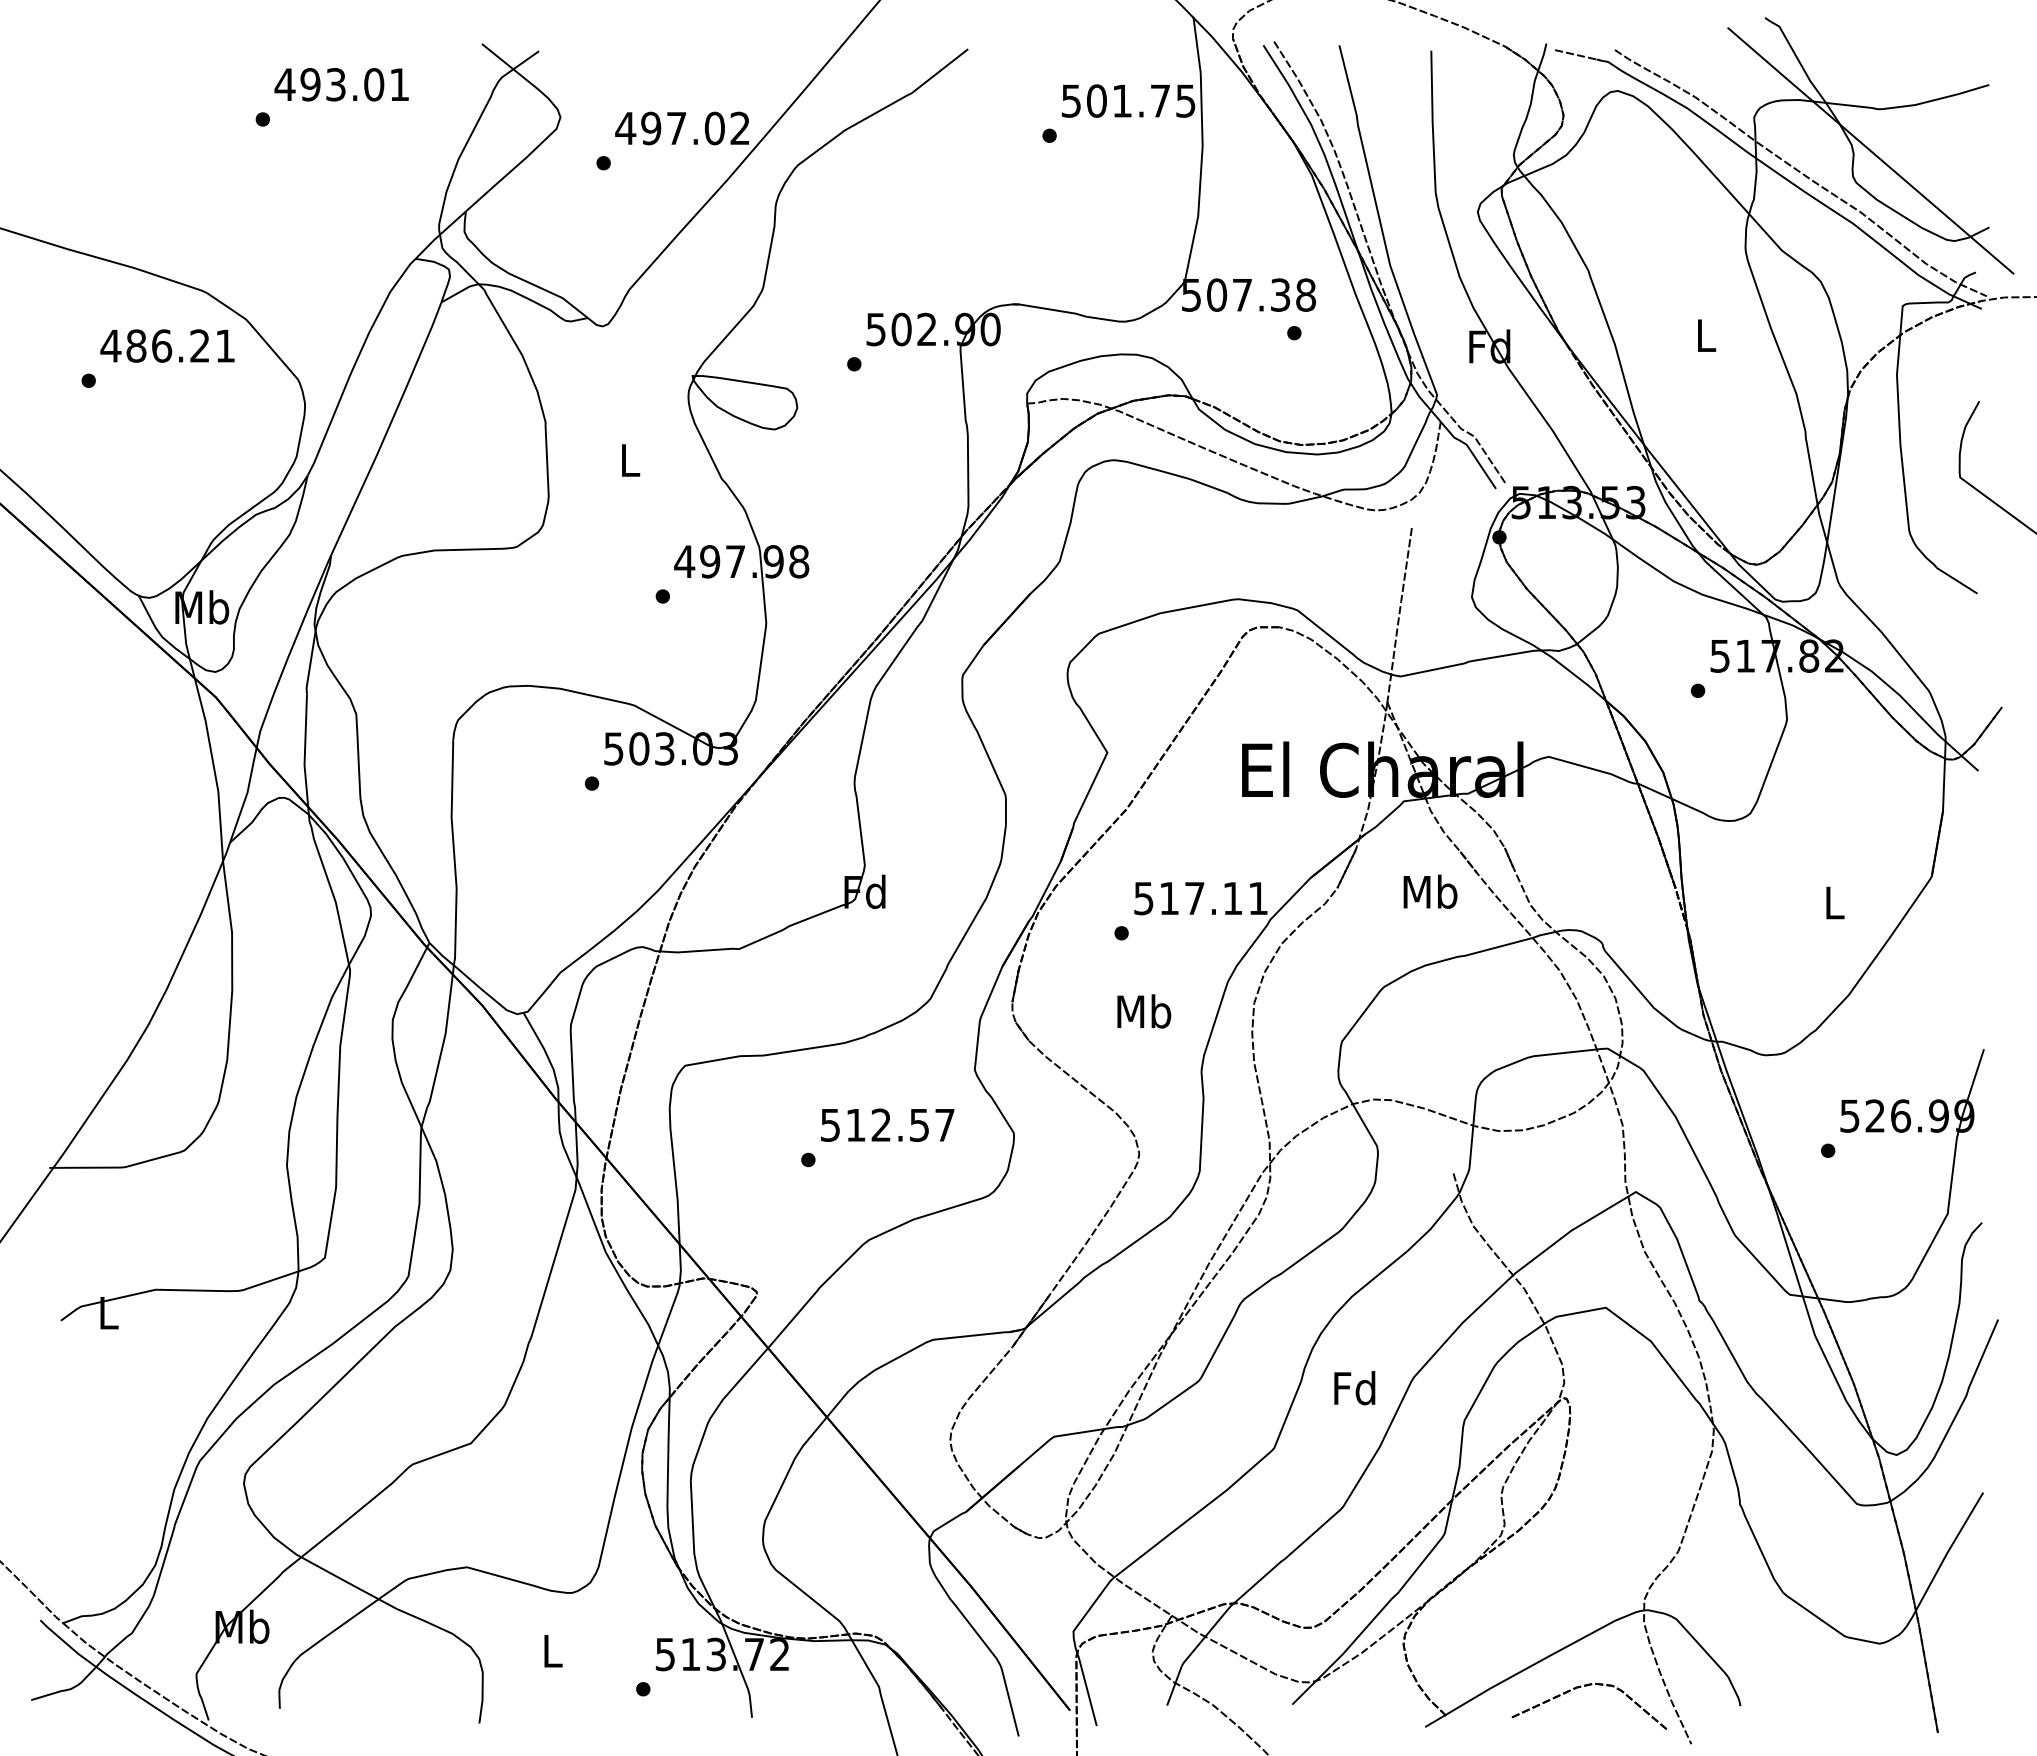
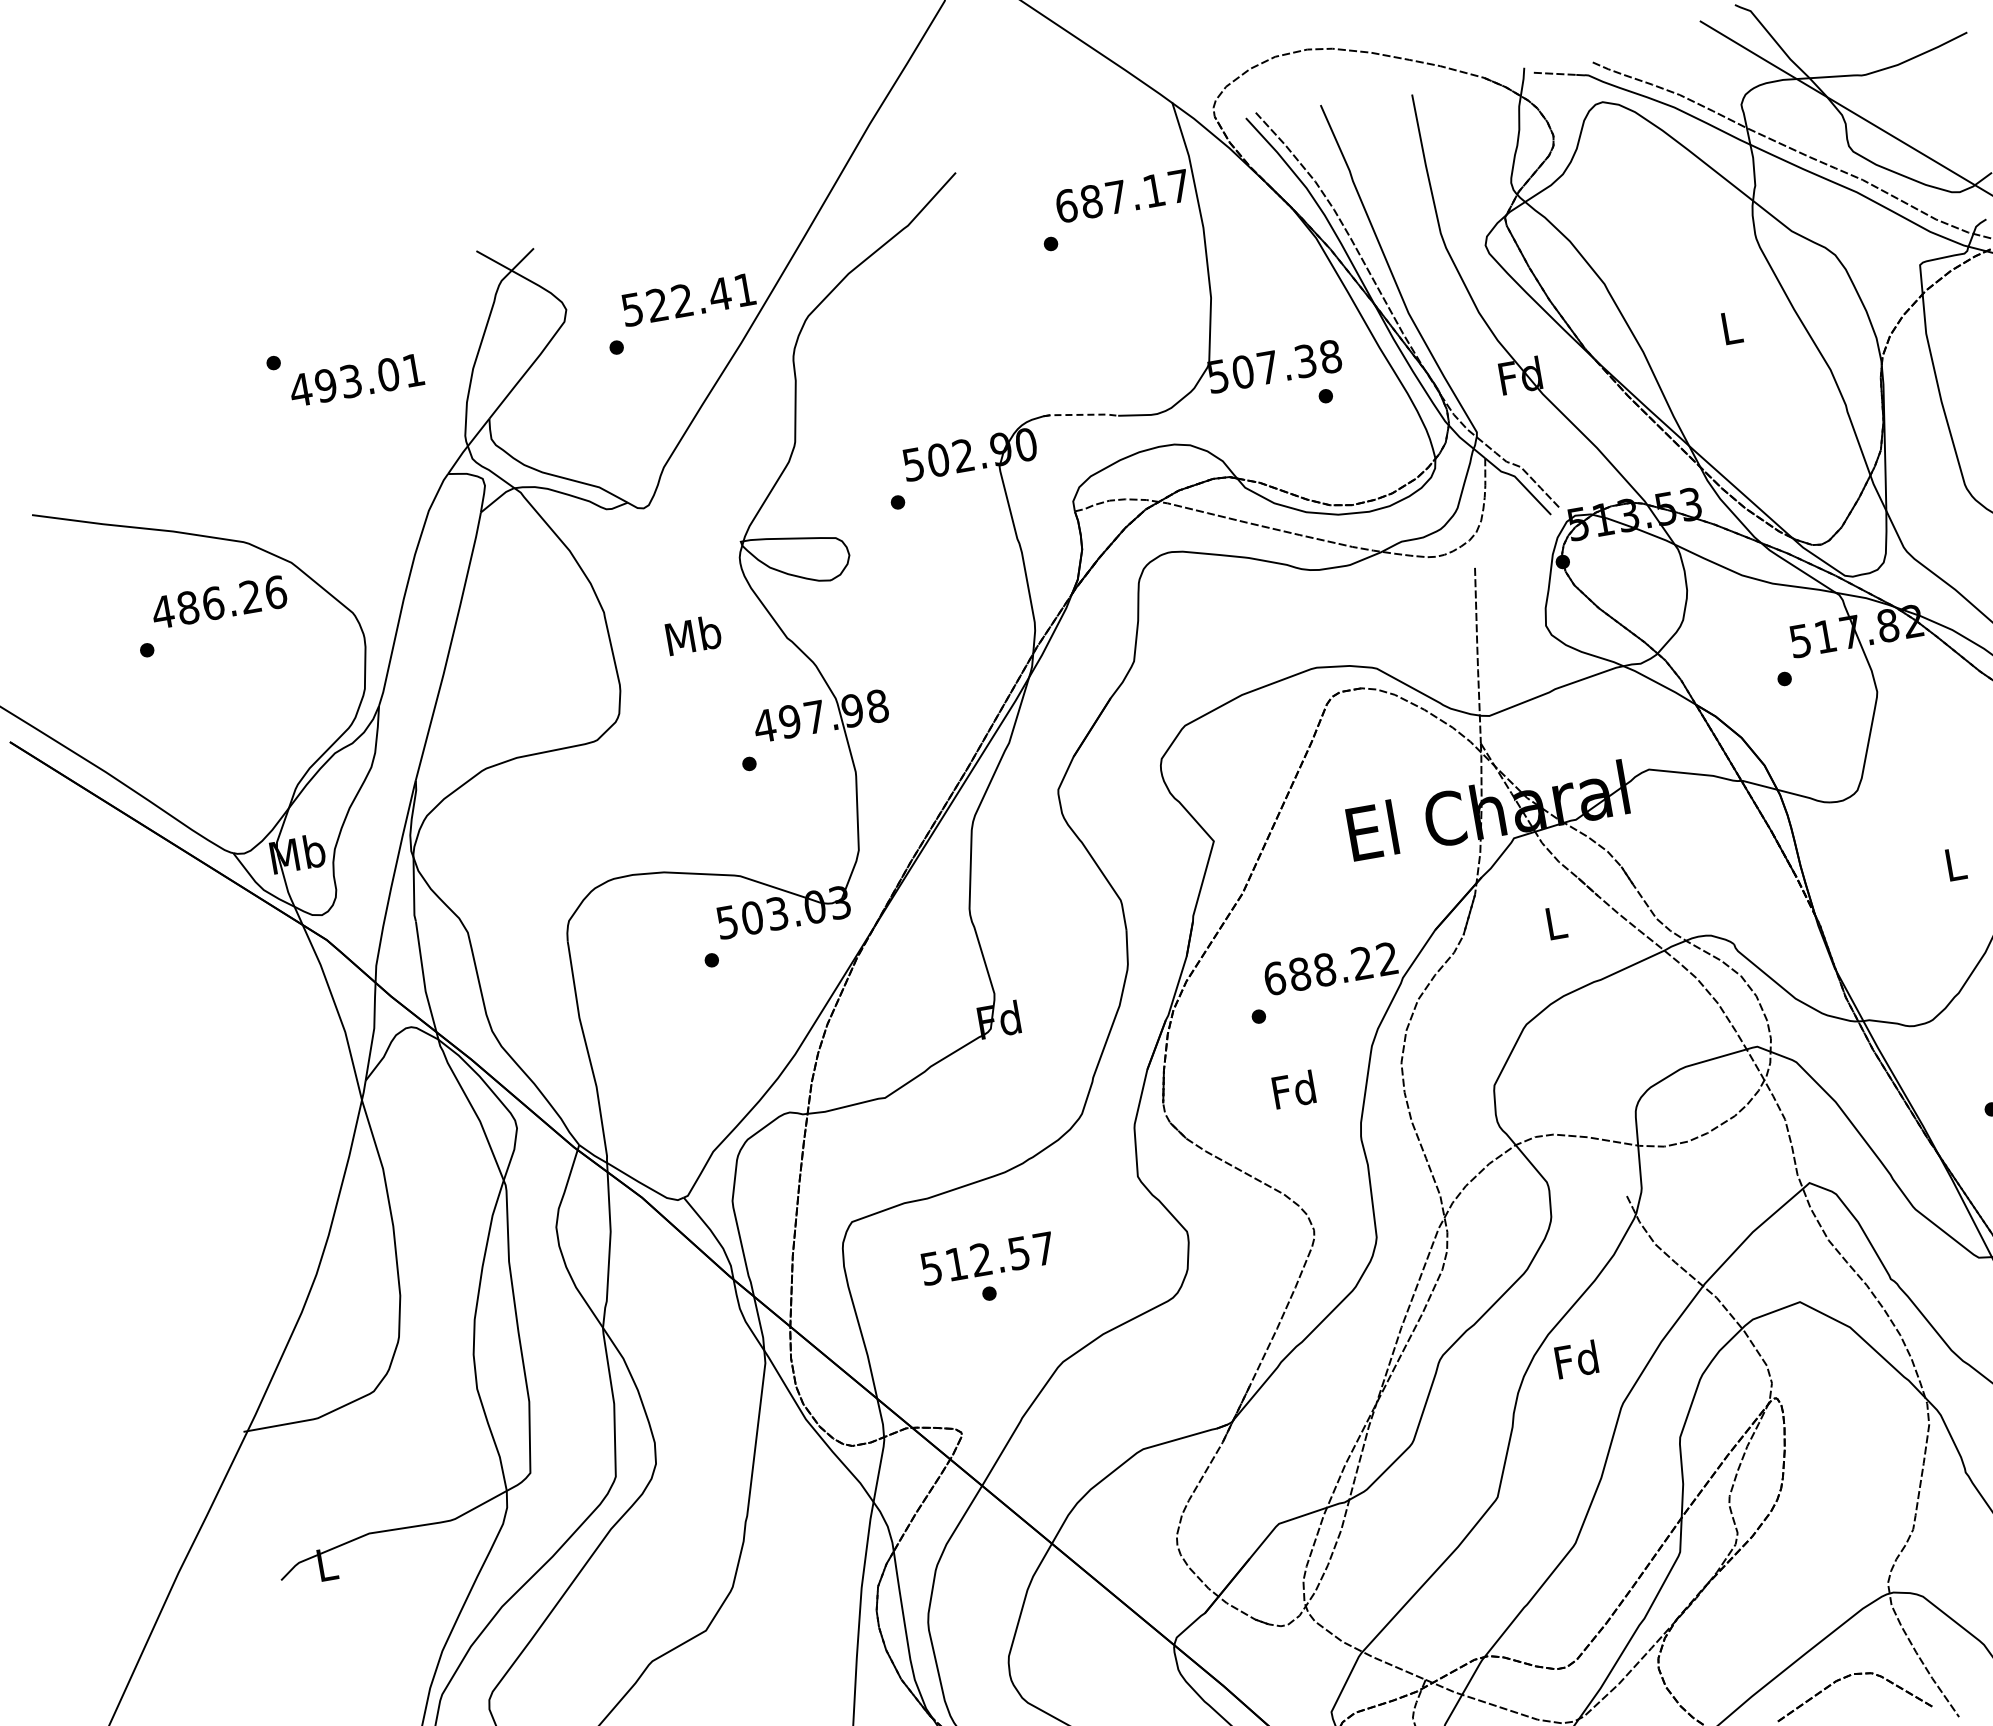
text: (341, 84) -> (356, 380), moved
text: (1128, 100) -> (1122, 195), 501.75 -> 687.17
text: (682, 128) -> (688, 299), 497.02 -> 522.41
line: (1050, 309) -> (1081, 414), solid -> dashed
text: (225, 345) -> (275, 592), 486.21 -> 486.26
text: (629, 460) -> (693, 635), L -> Mb
text: (1430, 891) -> (1555, 922), Mb -> L
text: (1200, 898) -> (1330, 968), 517.11 -> 688.22
text: (1144, 1011) -> (1294, 1089), Mb -> Fd
text: (887, 1124) -> (987, 1258), moved
text: (1354, 1388) -> (1576, 1360), moved

